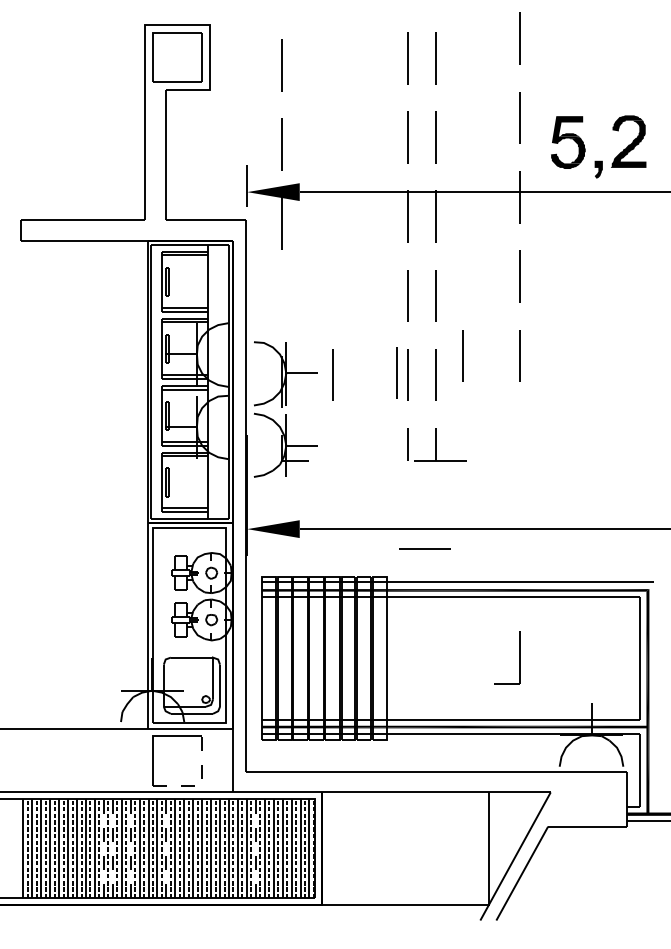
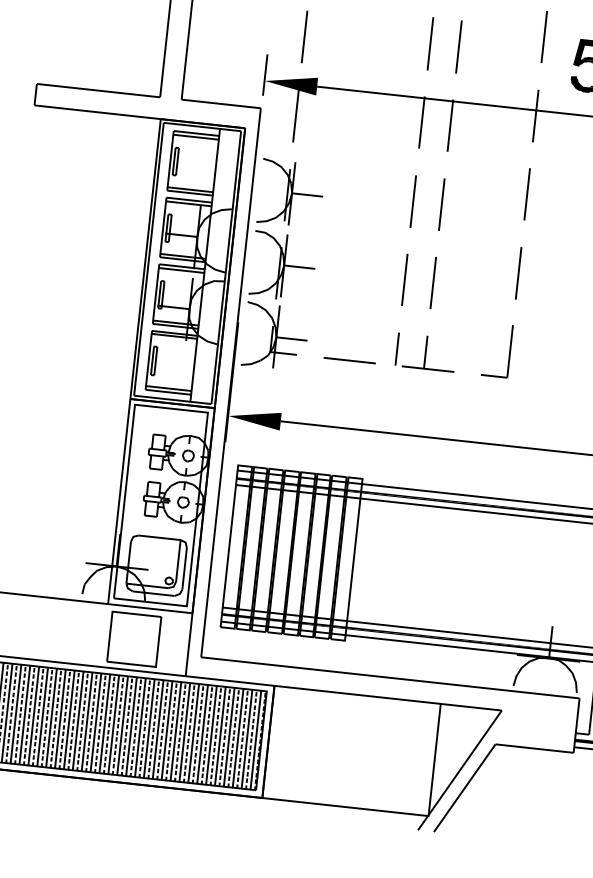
part: (285, 300) -> (291, 192), added
line: (462, 355) -> (461, 266), removed
line: (396, 372) -> (393, 276), removed
line: (332, 374) -> (330, 271), removed
line: (424, 548) -> (349, 360), moved
part: (519, 657) -> (509, 351), moved
line: (202, 786) -> (156, 667), dashed -> solid
line: (103, 848) -> (51, 718), dashed -> solid
line: (112, 848) -> (60, 718), dashed -> solid
line: (130, 848) -> (78, 720), dashed -> solid
line: (166, 848) -> (113, 724), dashed -> solid
line: (255, 848) -> (202, 734), dashed -> solid

